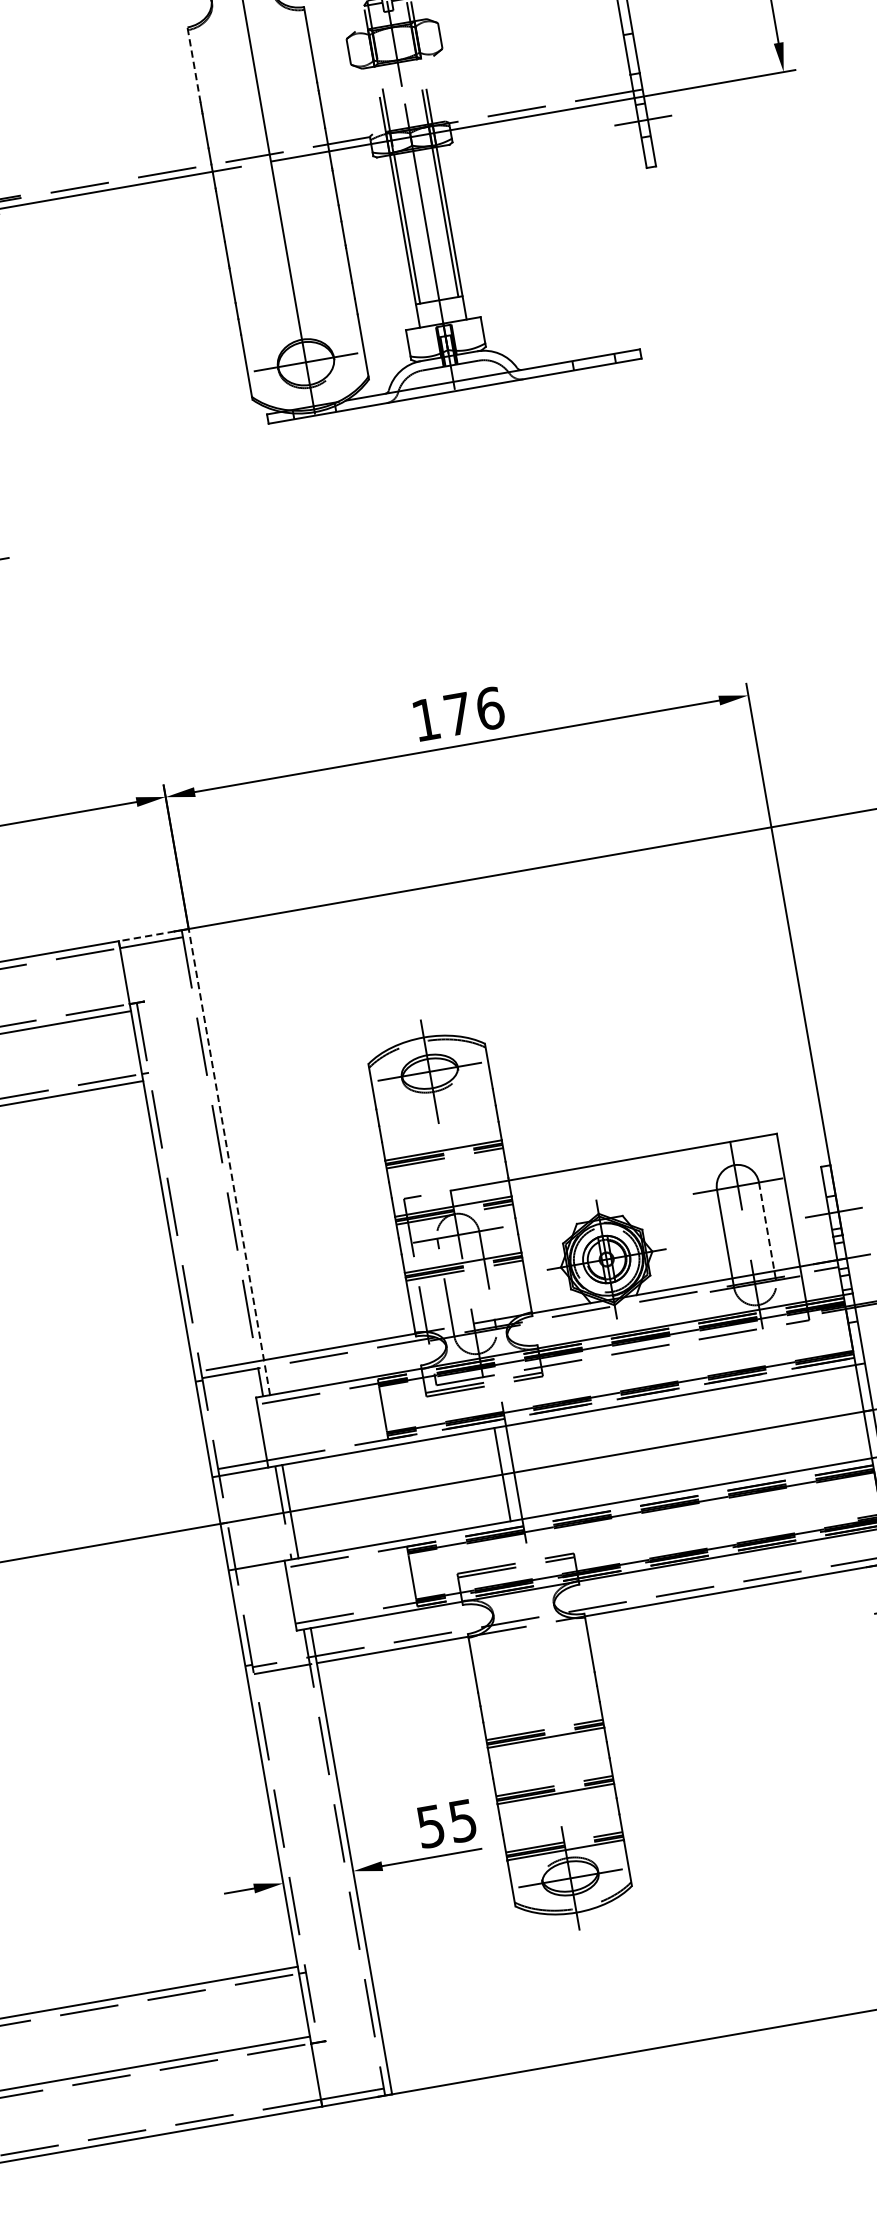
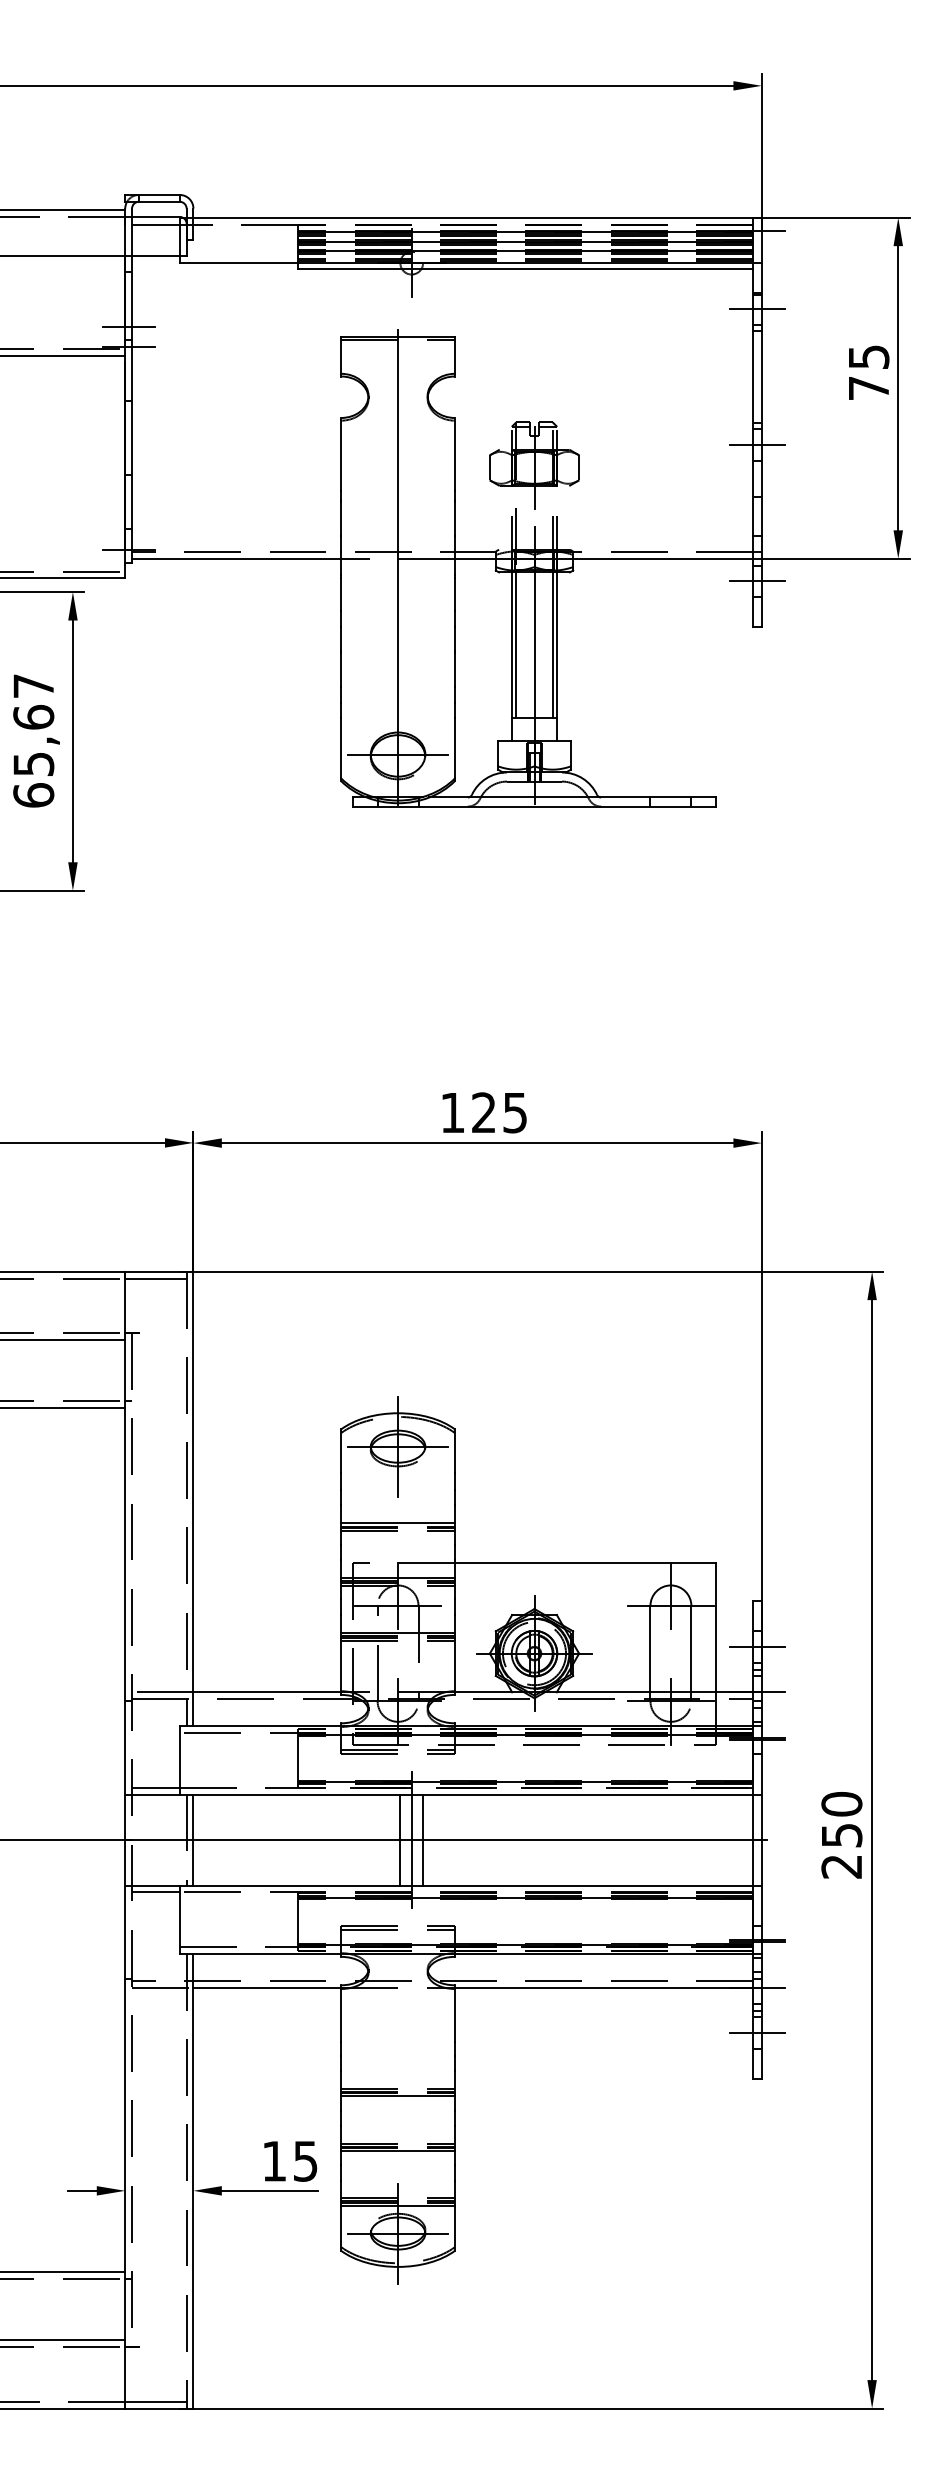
line: (194, 64) -> (341, 454), dashed -> solid
text: (473, 711) -> (499, 1112), 176 -> 125
line: (146, 936) -> (152, 1271), dashed -> solid
line: (229, 1161) -> (193, 1498), dashed -> solid
line: (766, 1227) -> (691, 1649), dashed -> solid
line: (526, 1469) -> (423, 1839), added
line: (260, 1572) -> (155, 1892), added
text: (429, 1826) -> (273, 2161), 55 -> 15

